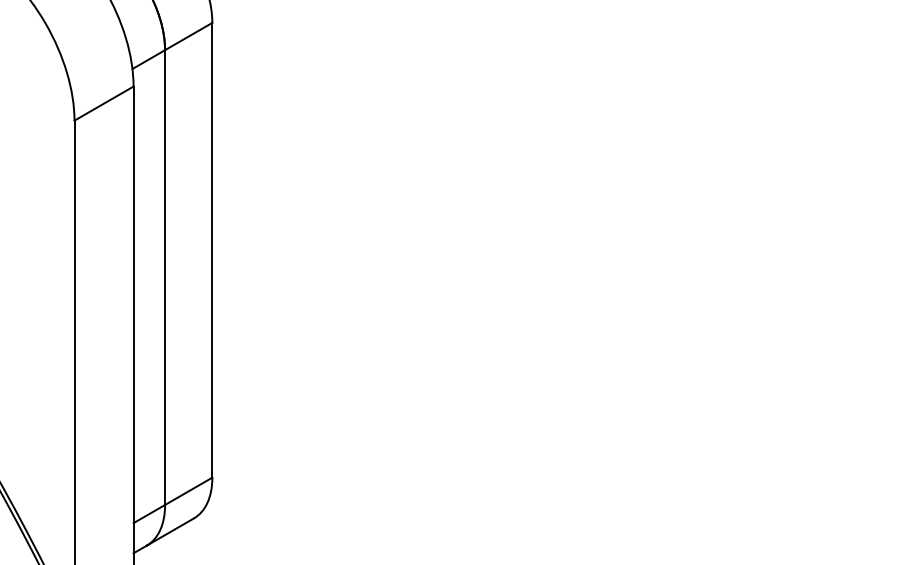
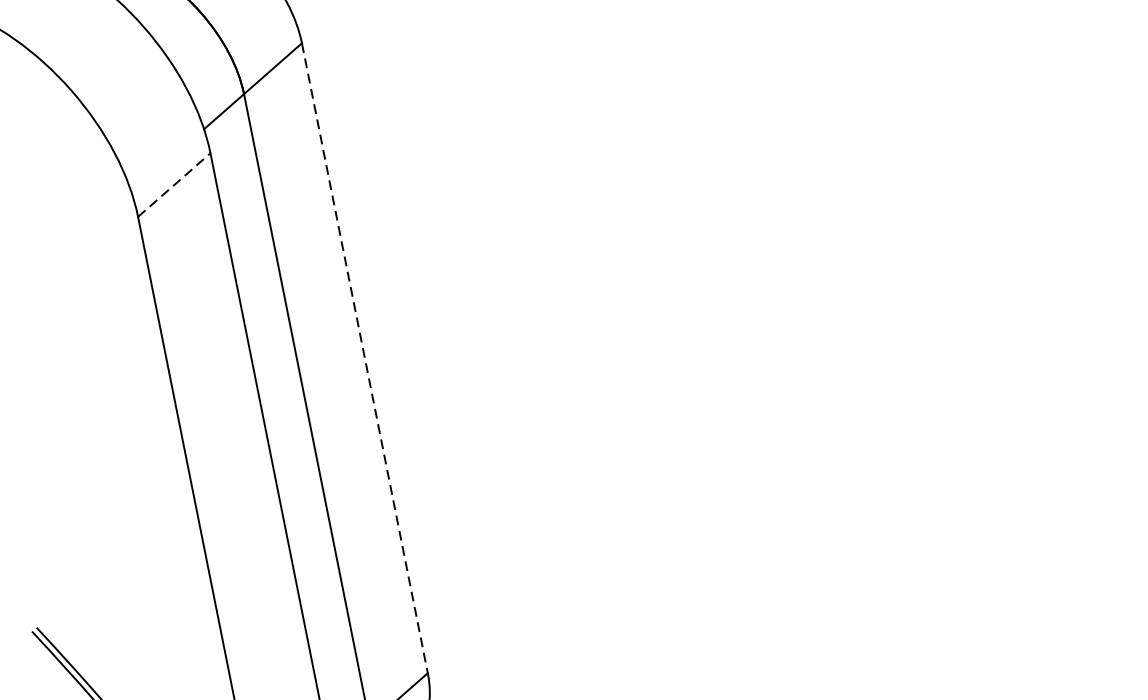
line: (104, 103) -> (174, 184), solid -> dashed
line: (212, 250) -> (365, 358), solid -> dashed

